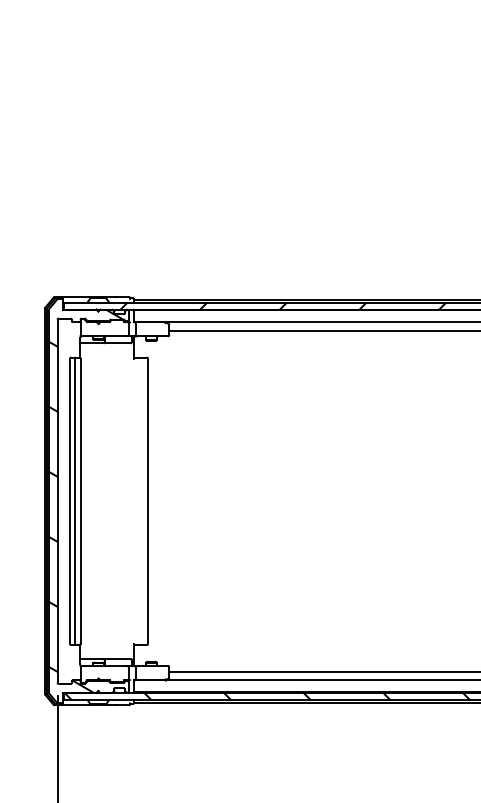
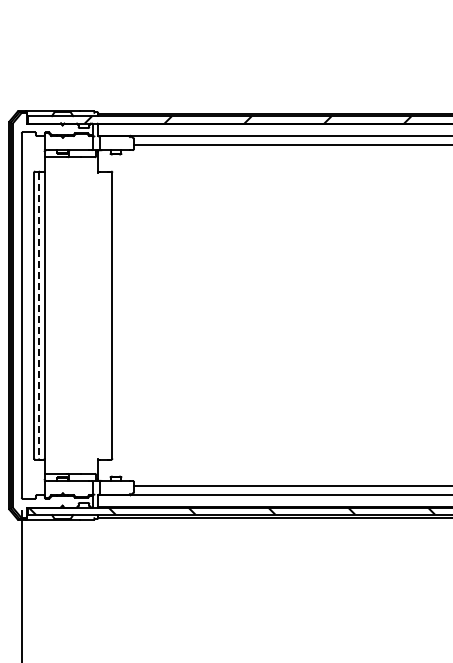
hatch: (87, 500) -> (51, 314), removed
line: (74, 501) -> (38, 315), solid -> dashed

